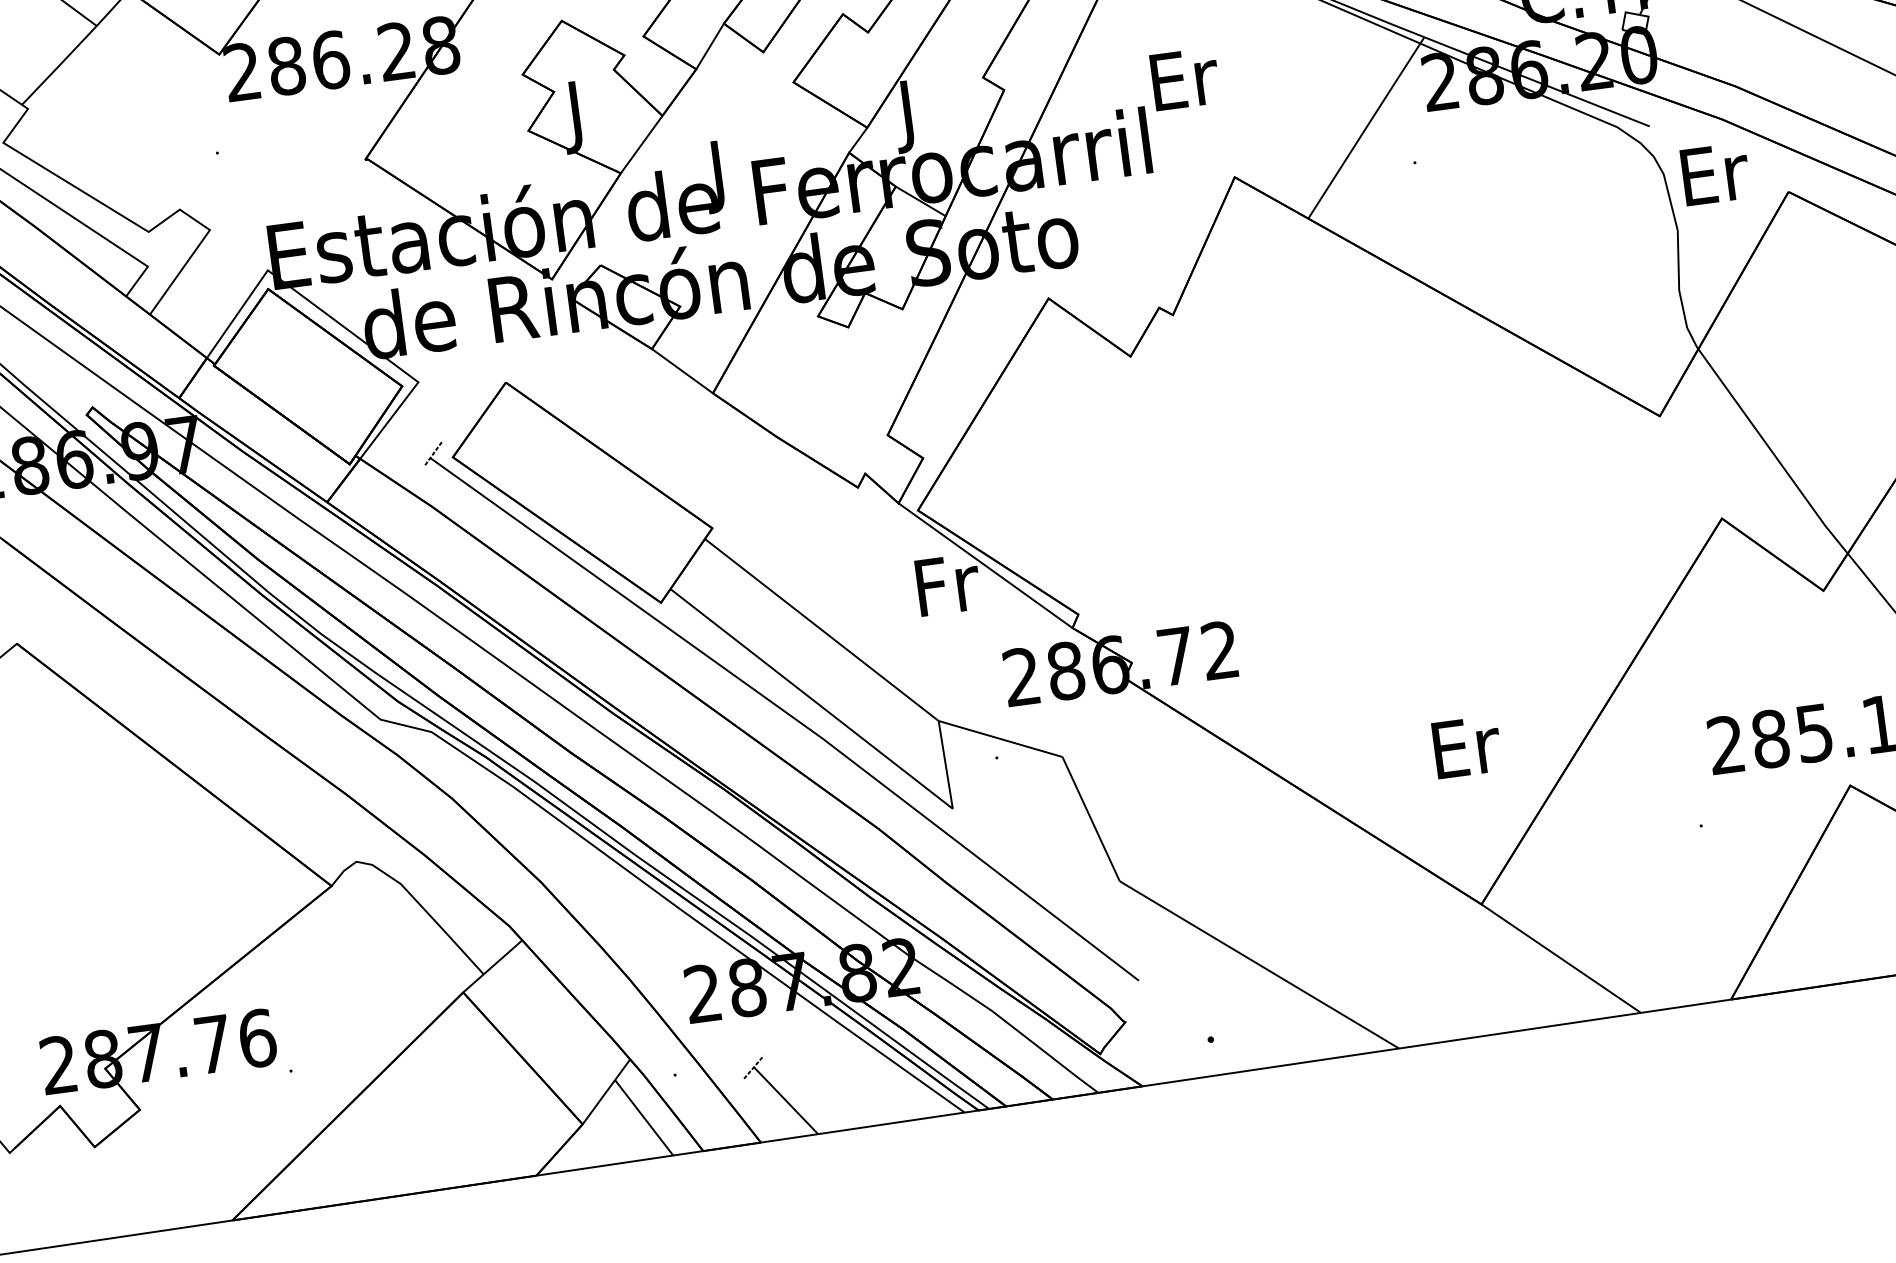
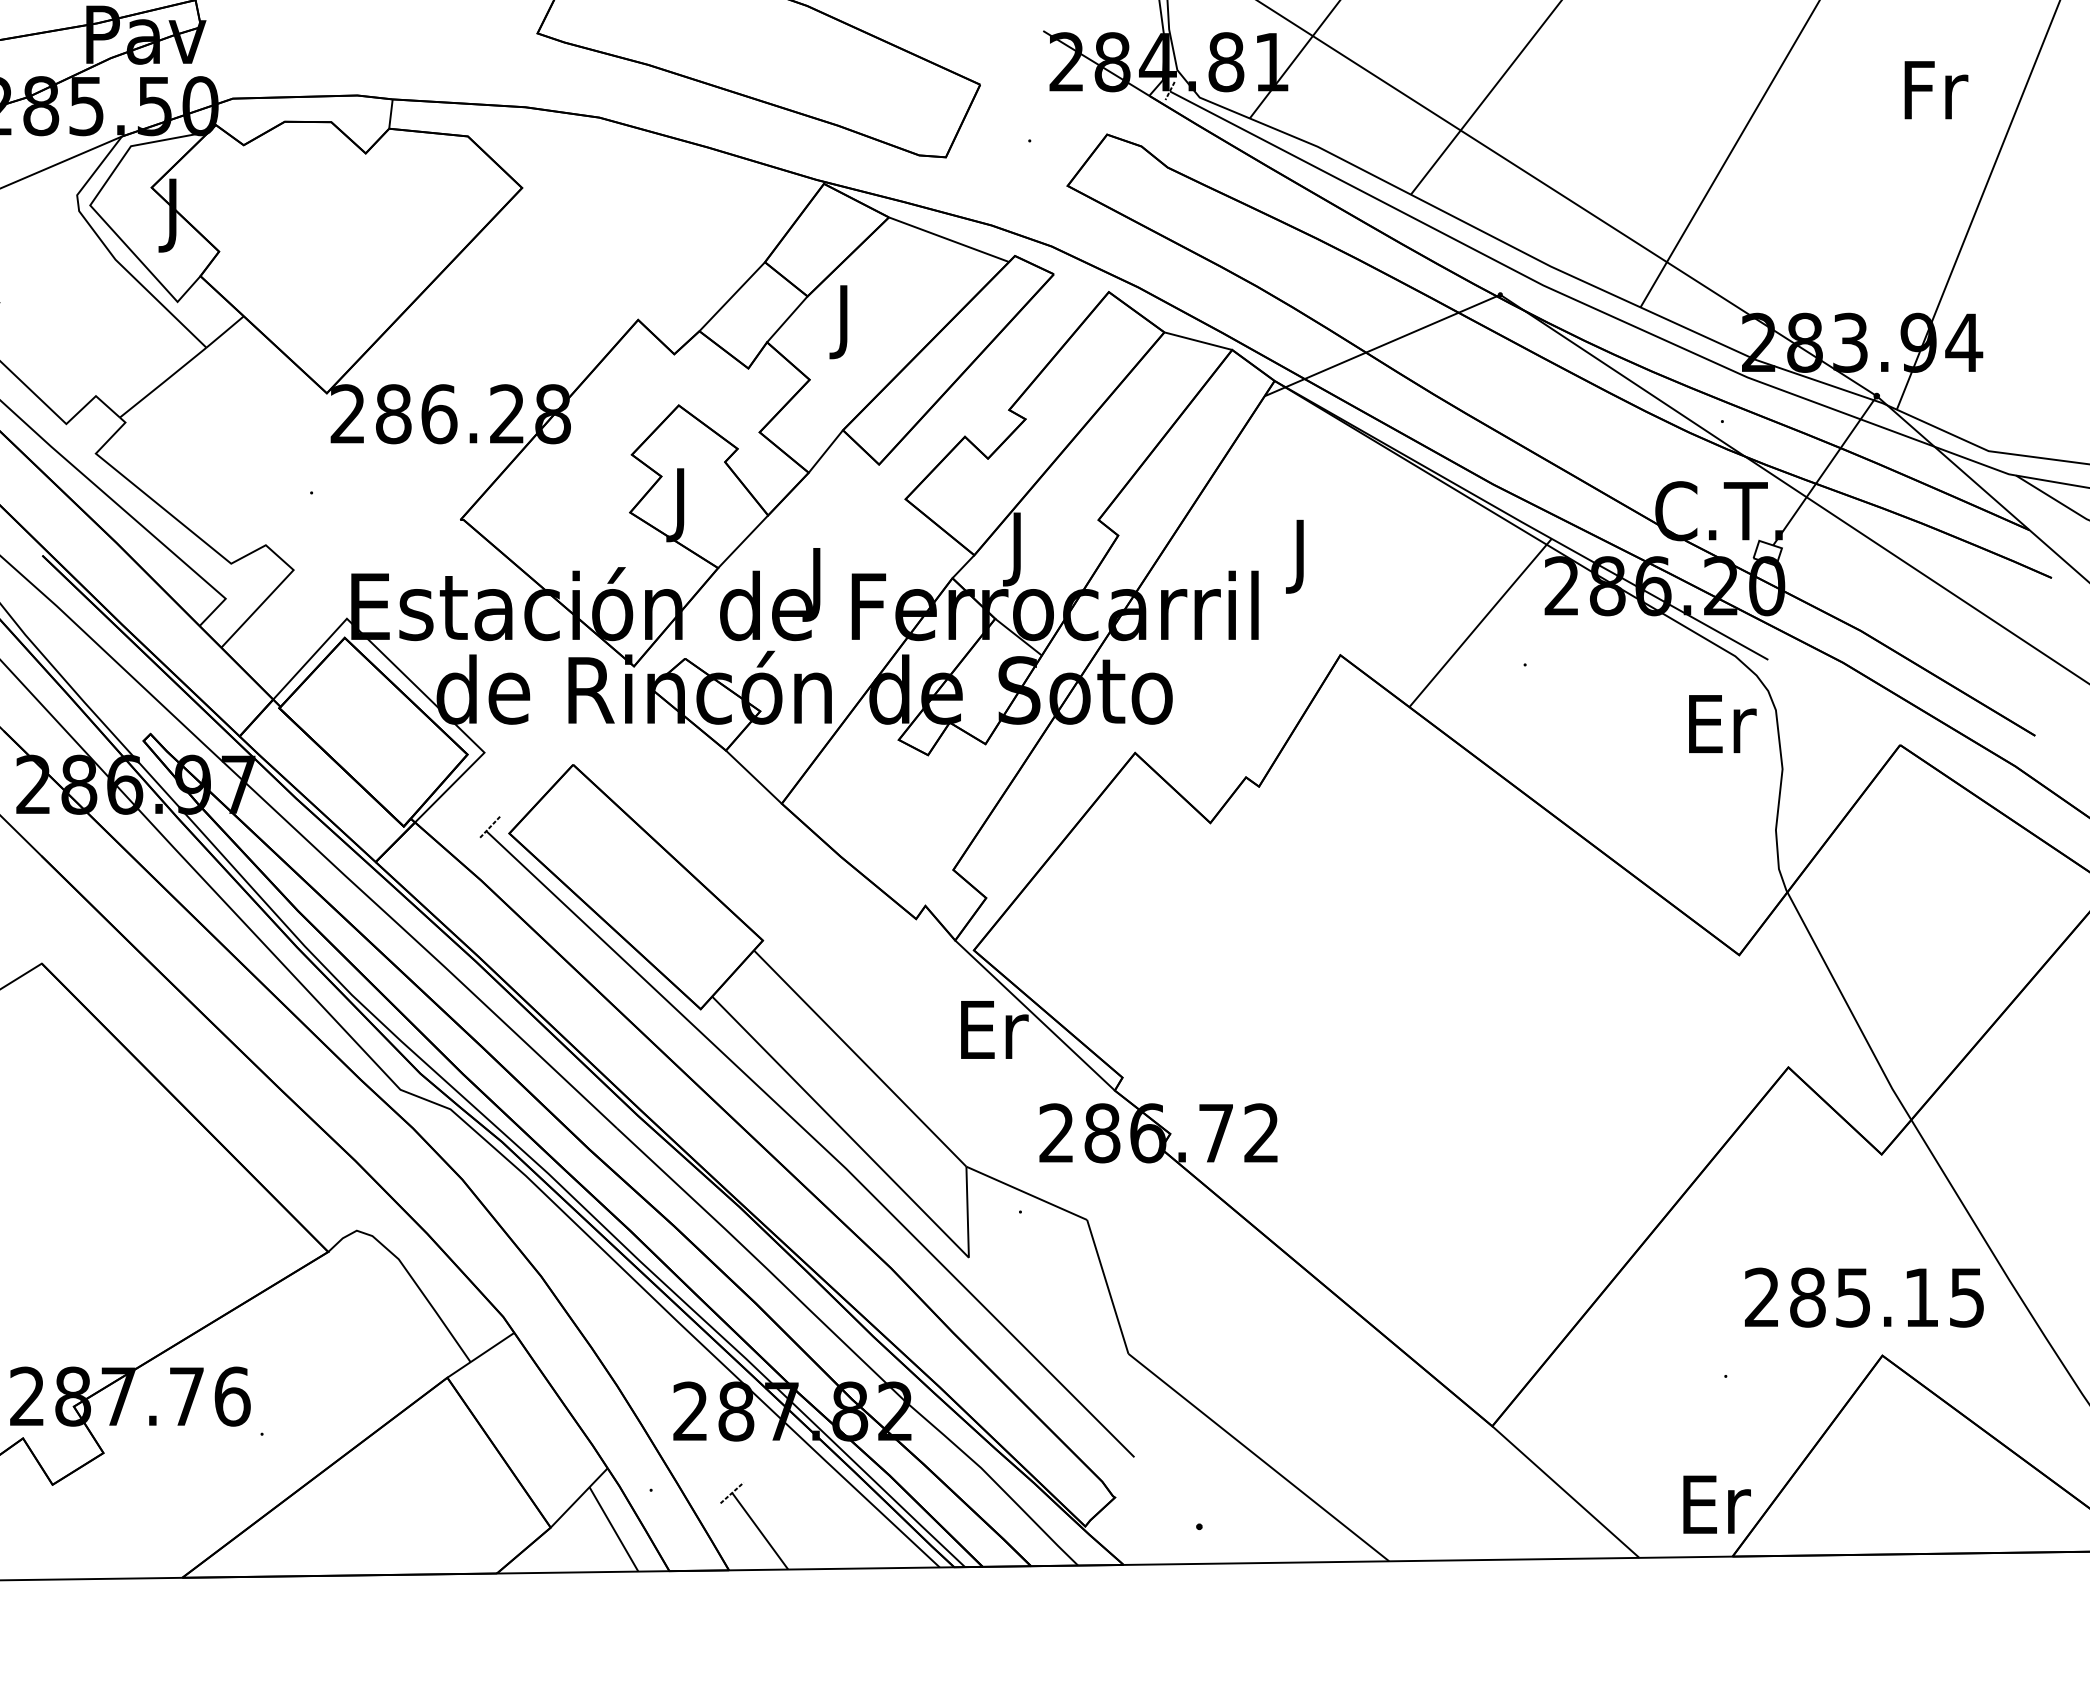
text: (1186, 86) -> (1303, 556), Er -> J
text: (1715, 173) -> (1722, 723), moved
text: (948, 584) -> (994, 1029), Fr -> Er
text: (1466, 746) -> (1716, 1504), moved

